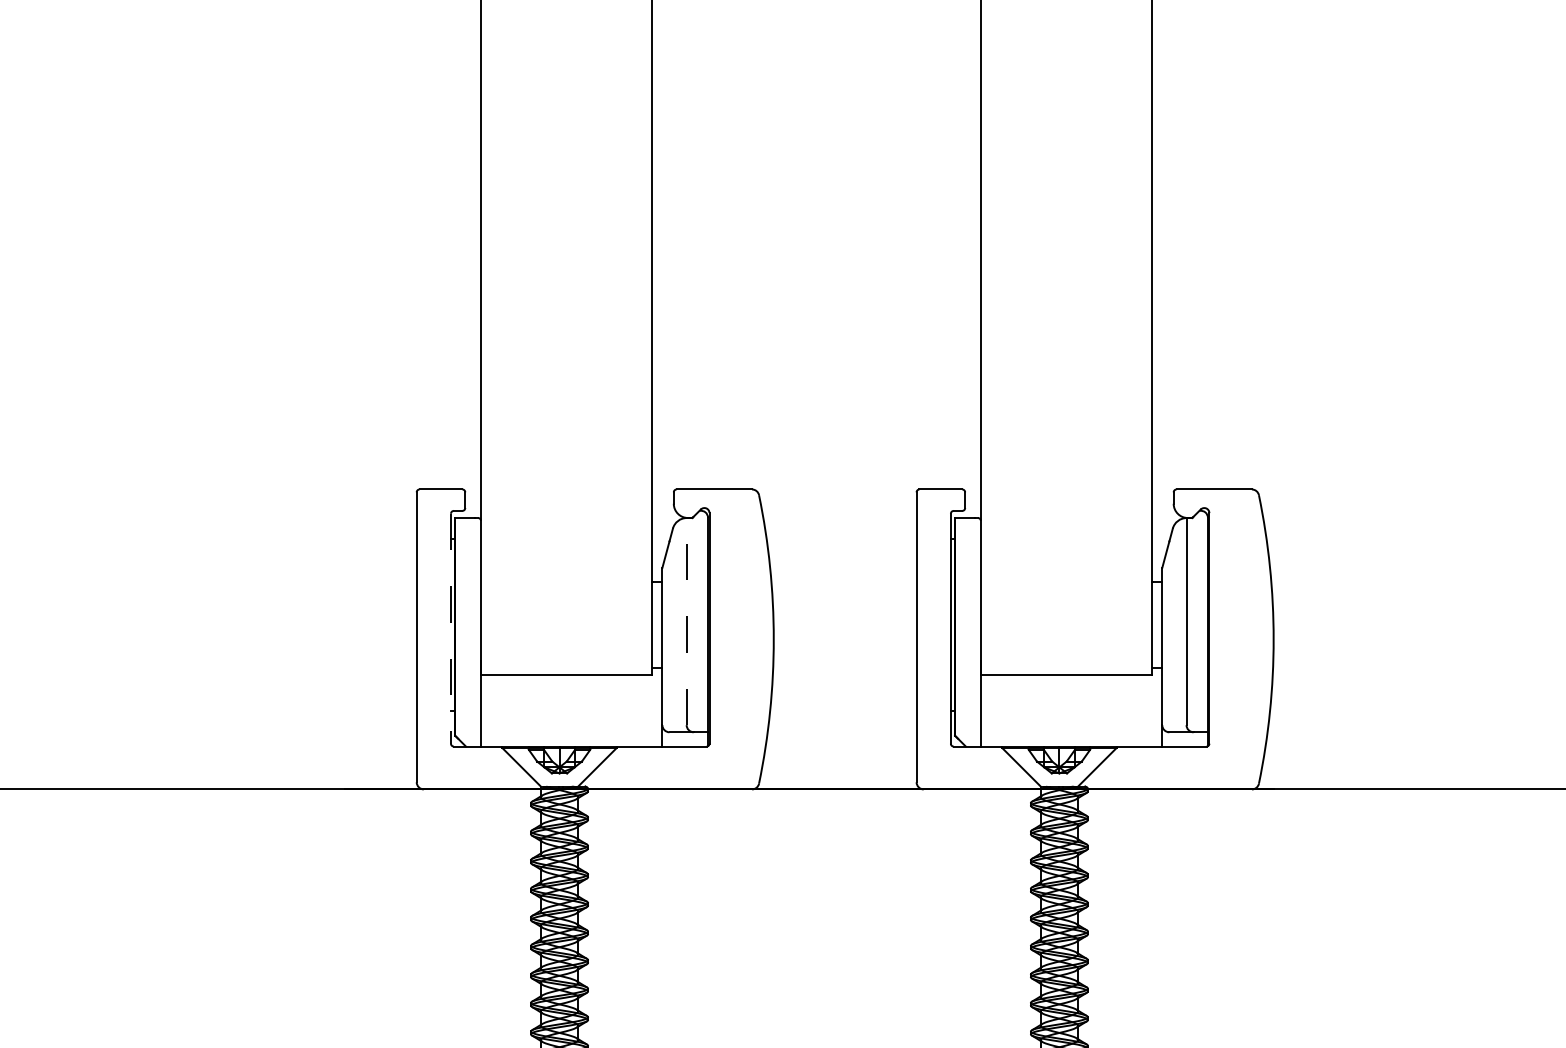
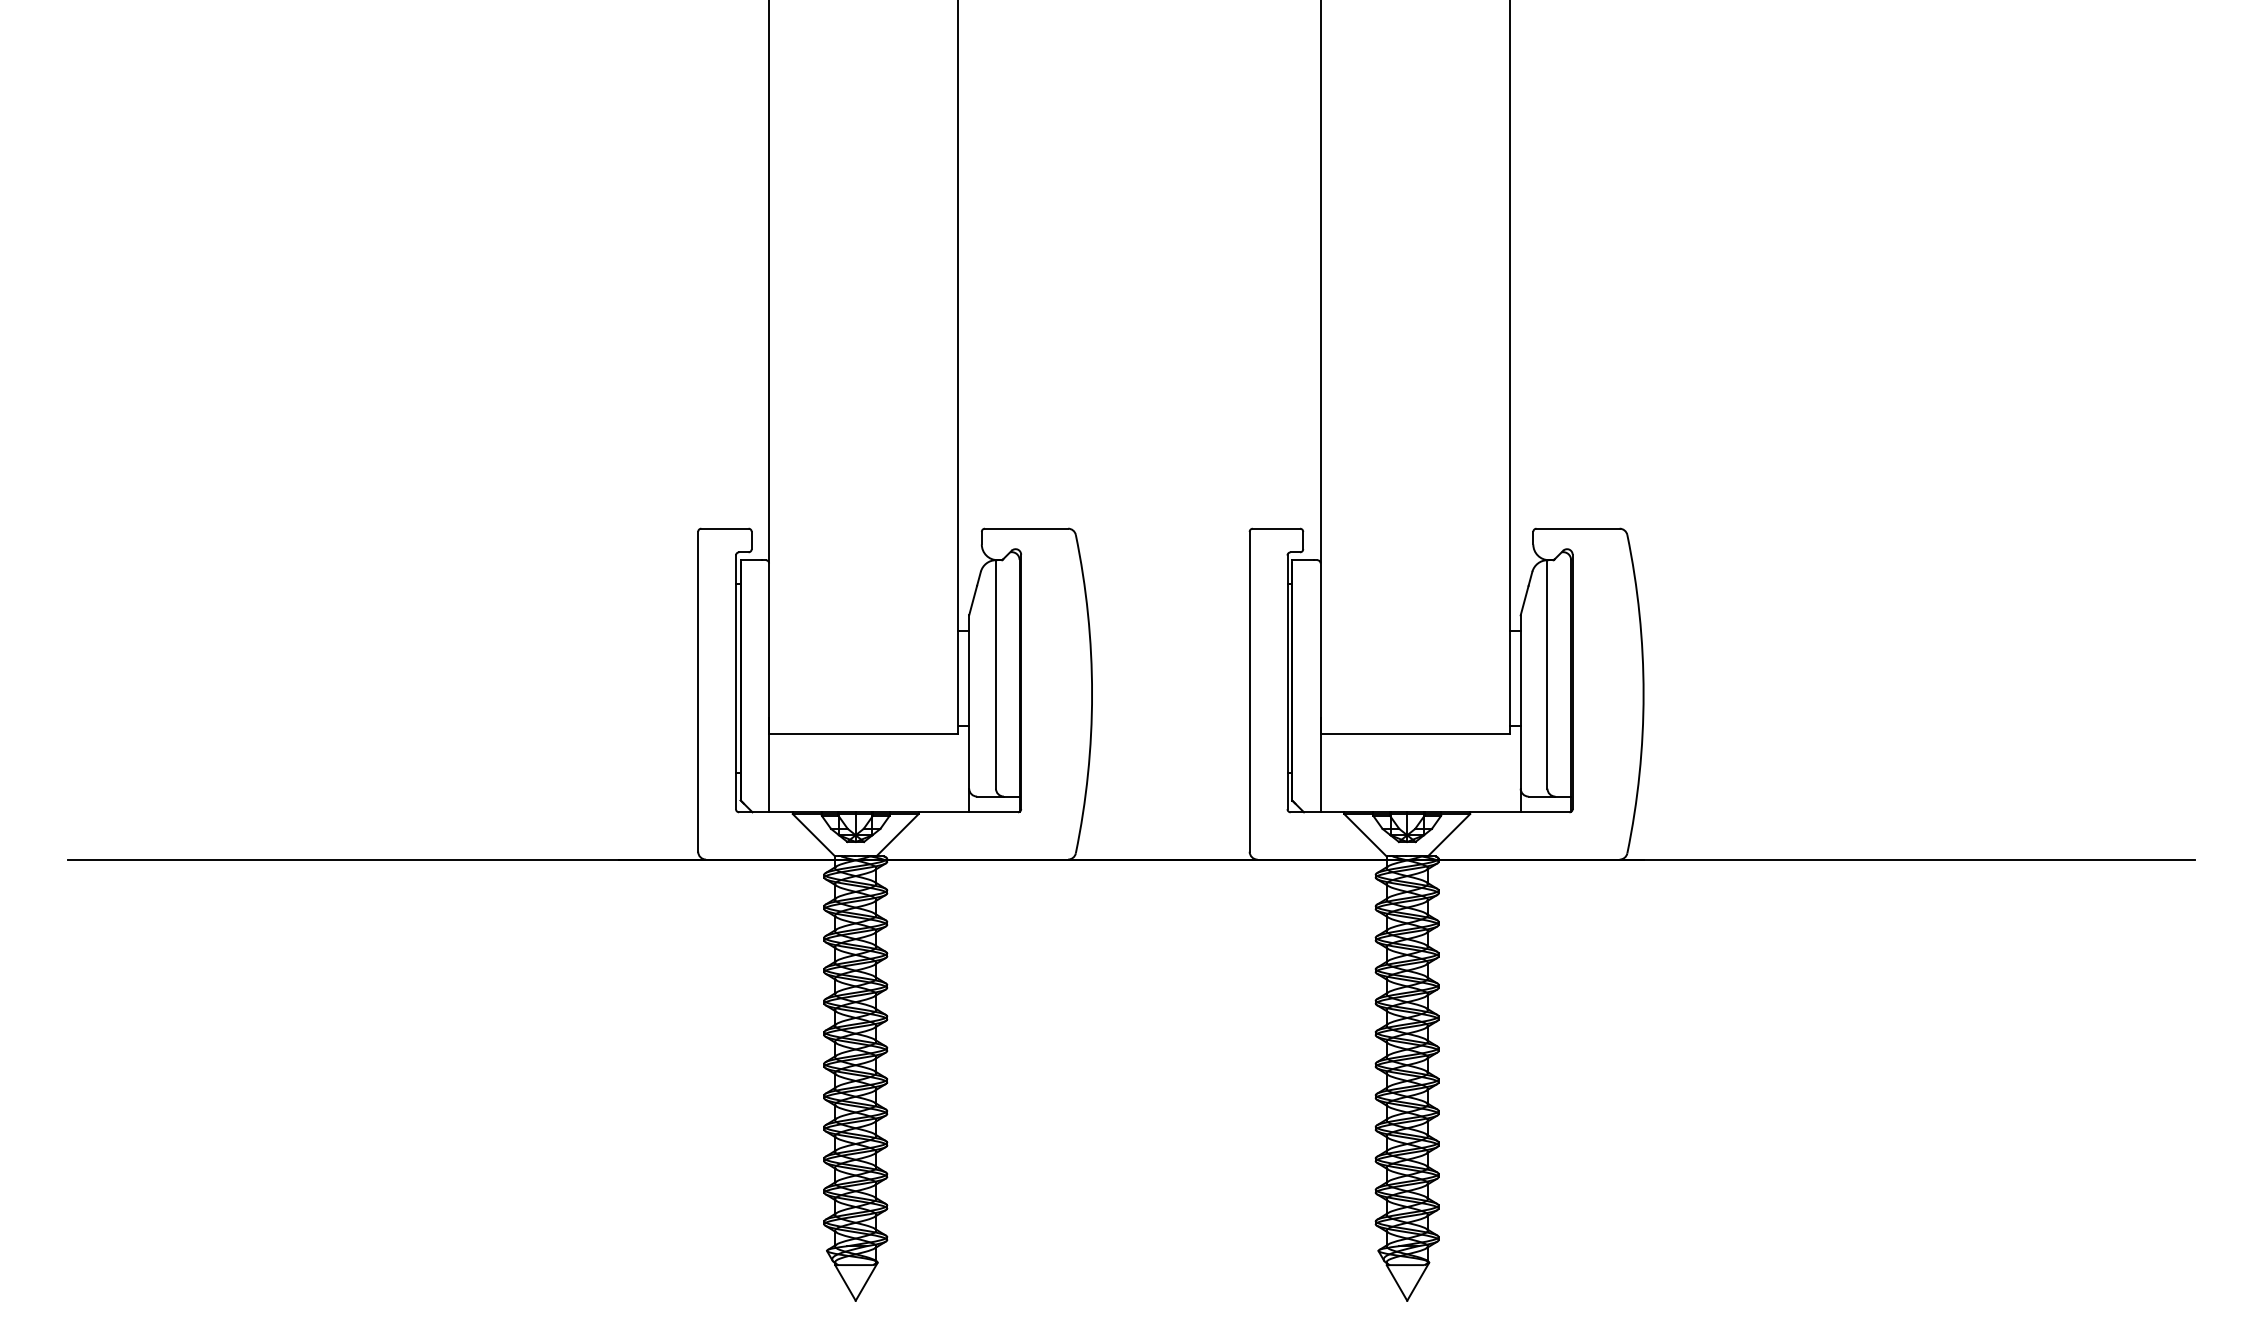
line: (686, 620) -> (995, 673), dashed -> solid
line: (450, 628) -> (735, 682), dashed -> solid

